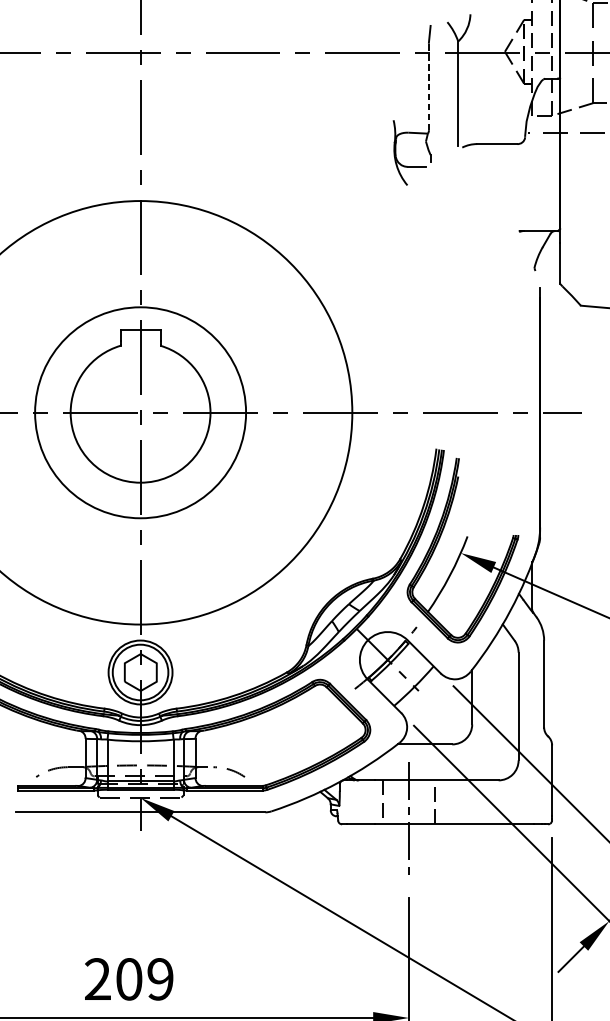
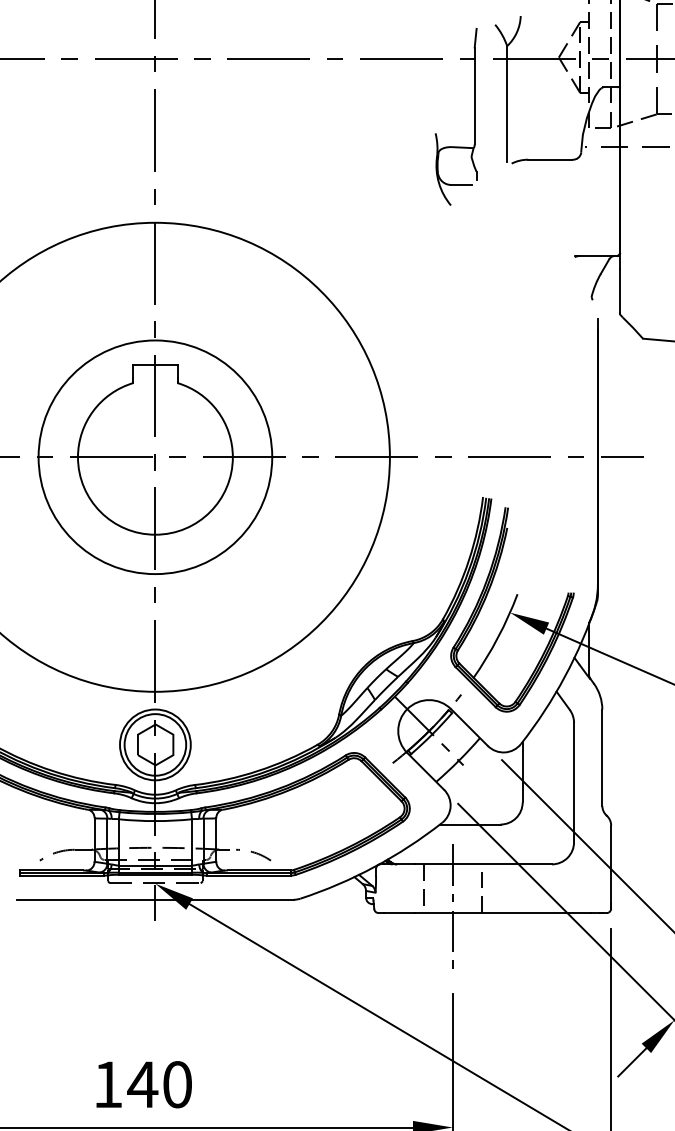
line: (428, 86) -> (474, 95), dashed -> solid
text: (128, 979) -> (142, 1084), 209 -> 140

